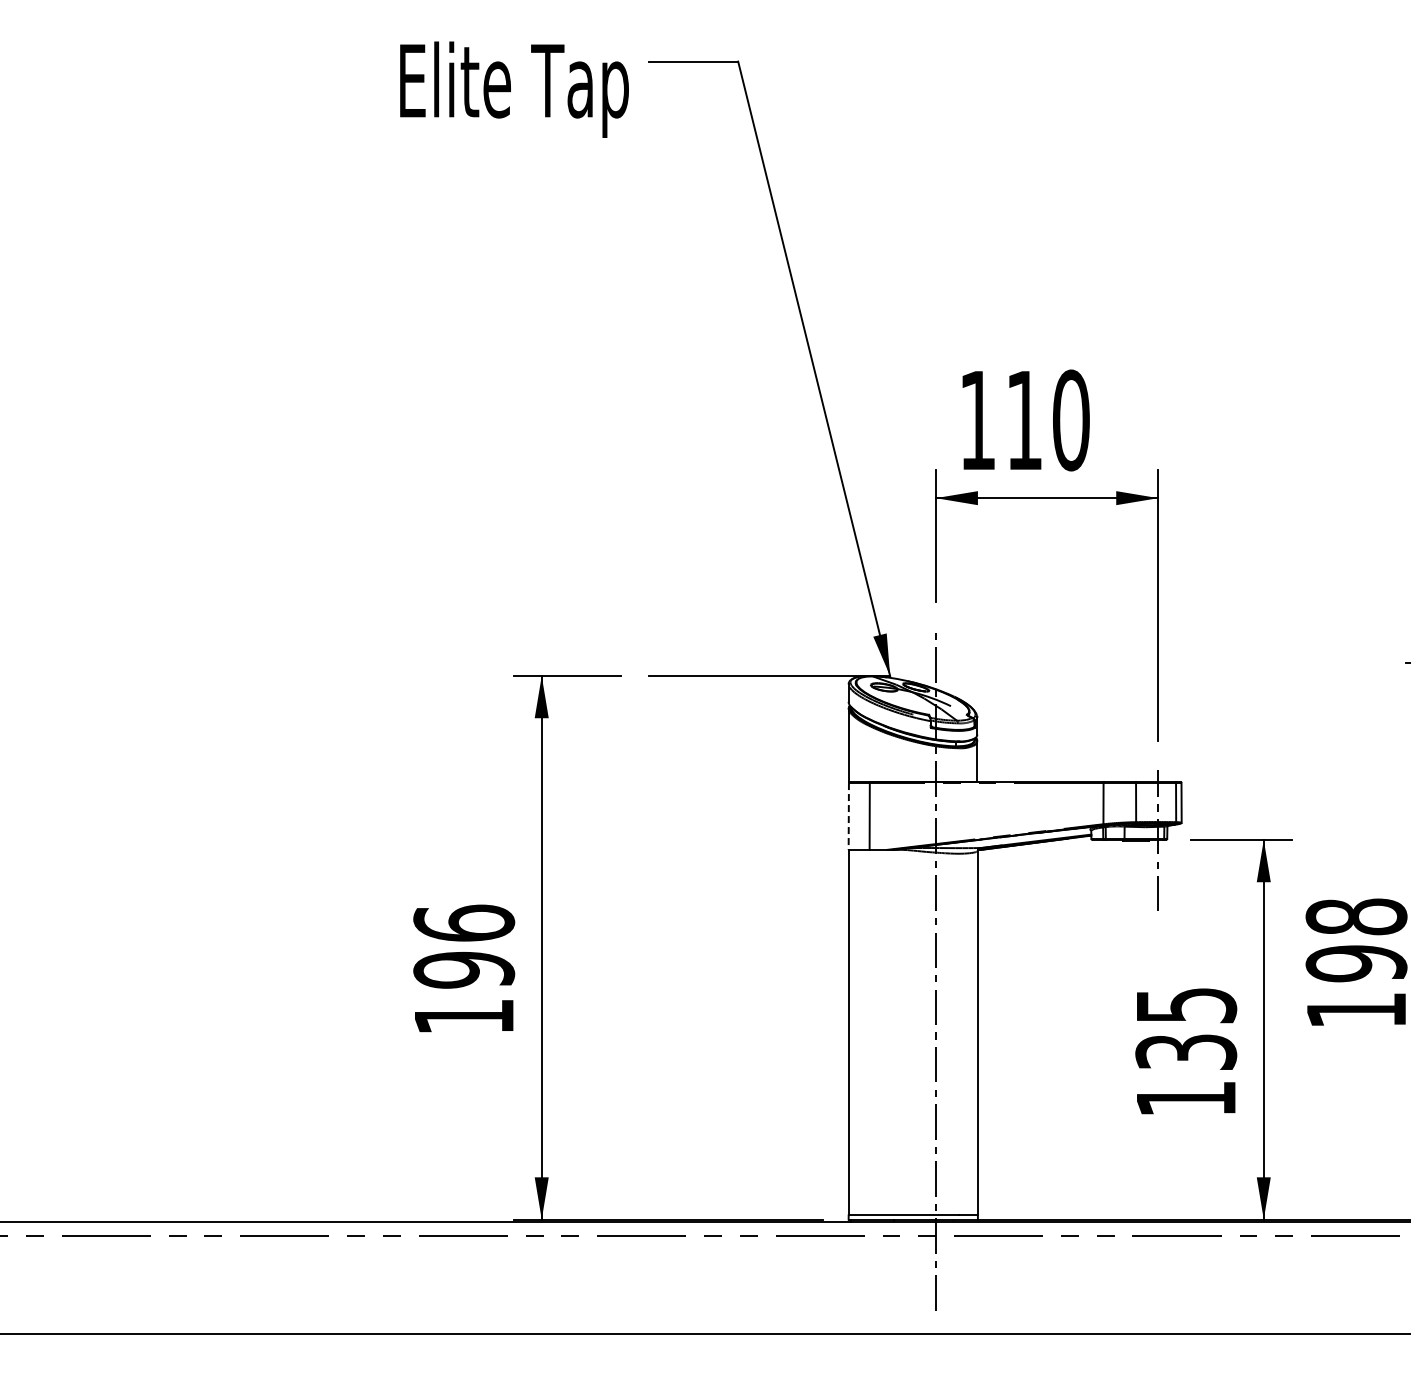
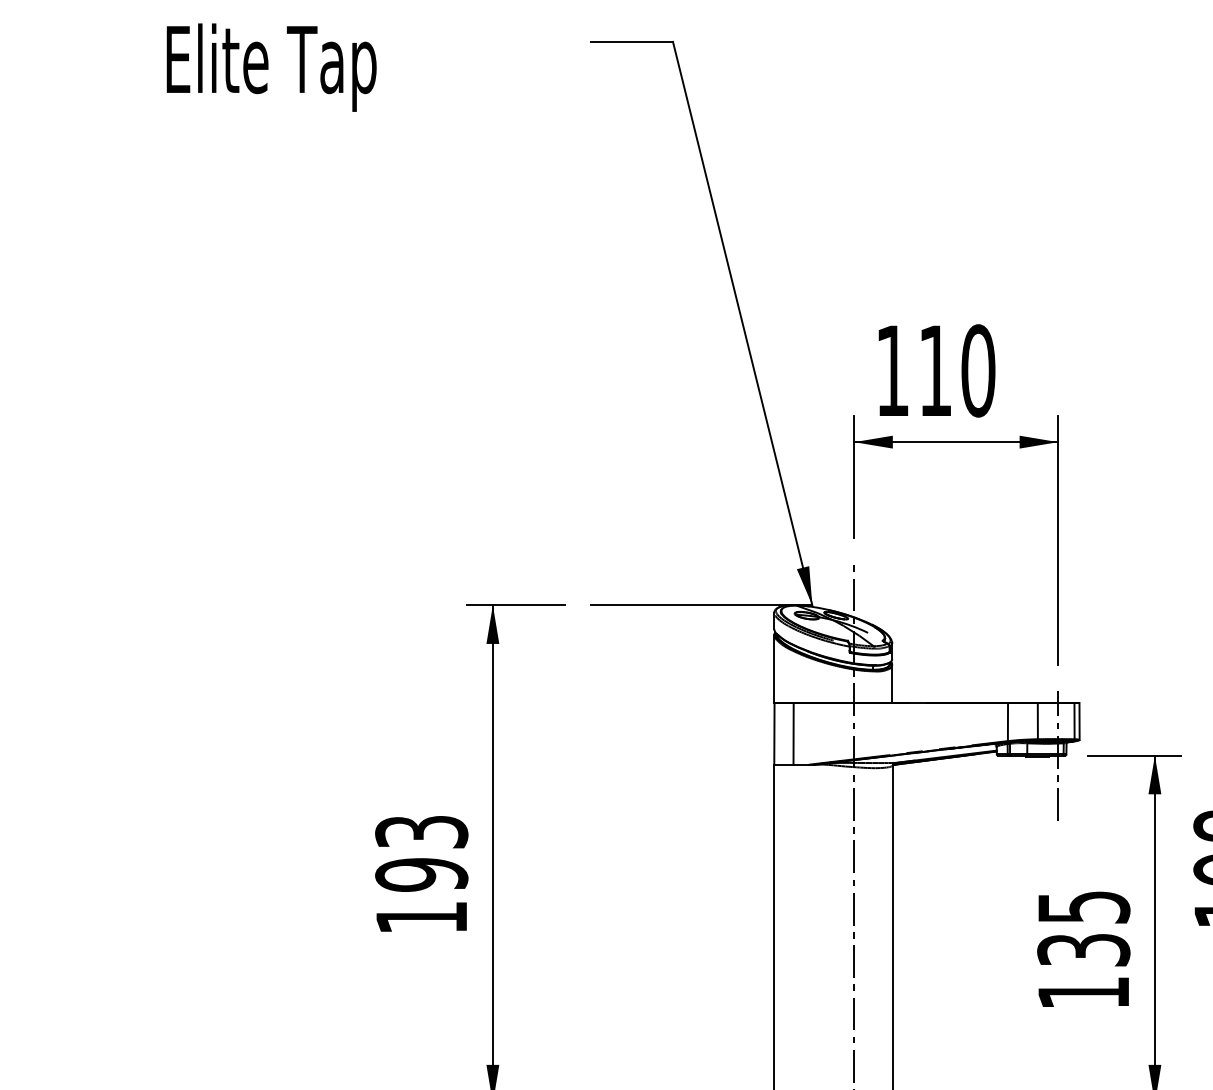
text: (514, 89) -> (271, 67), moved
line: (848, 816) -> (774, 734), dashed -> solid
text: (464, 922) -> (422, 831), 196 -> 193

